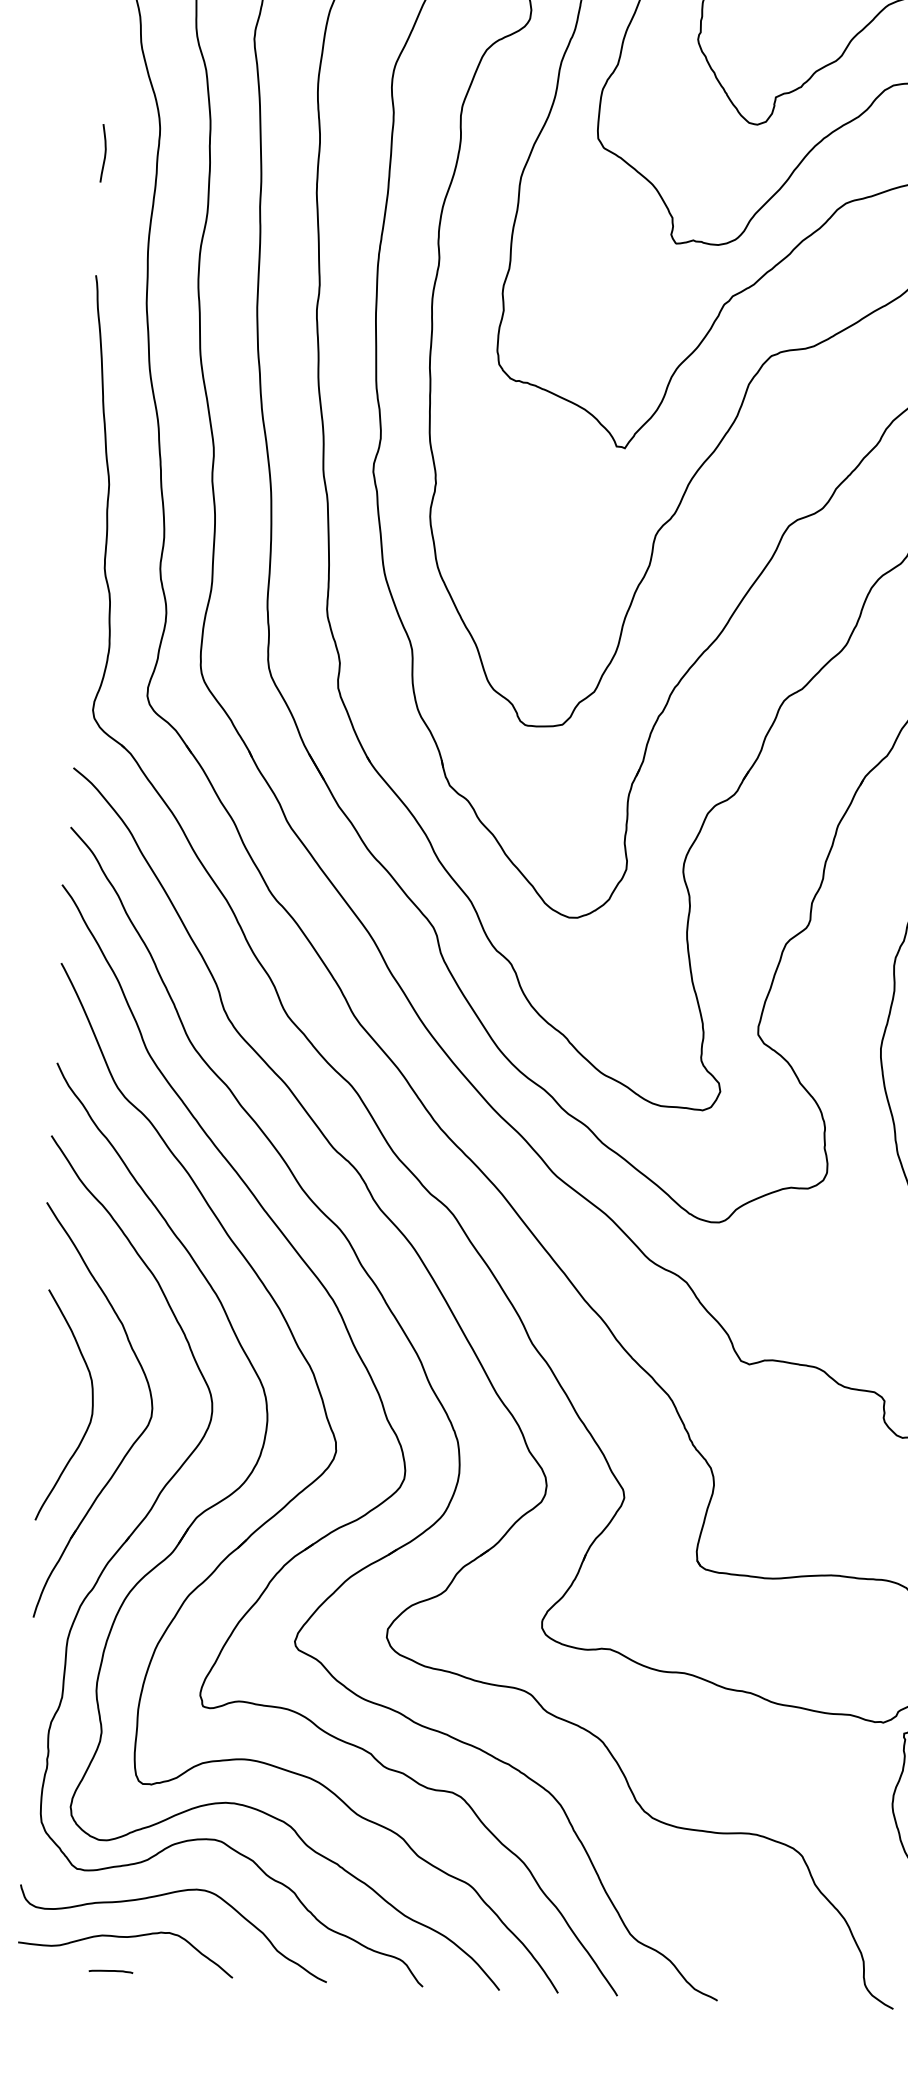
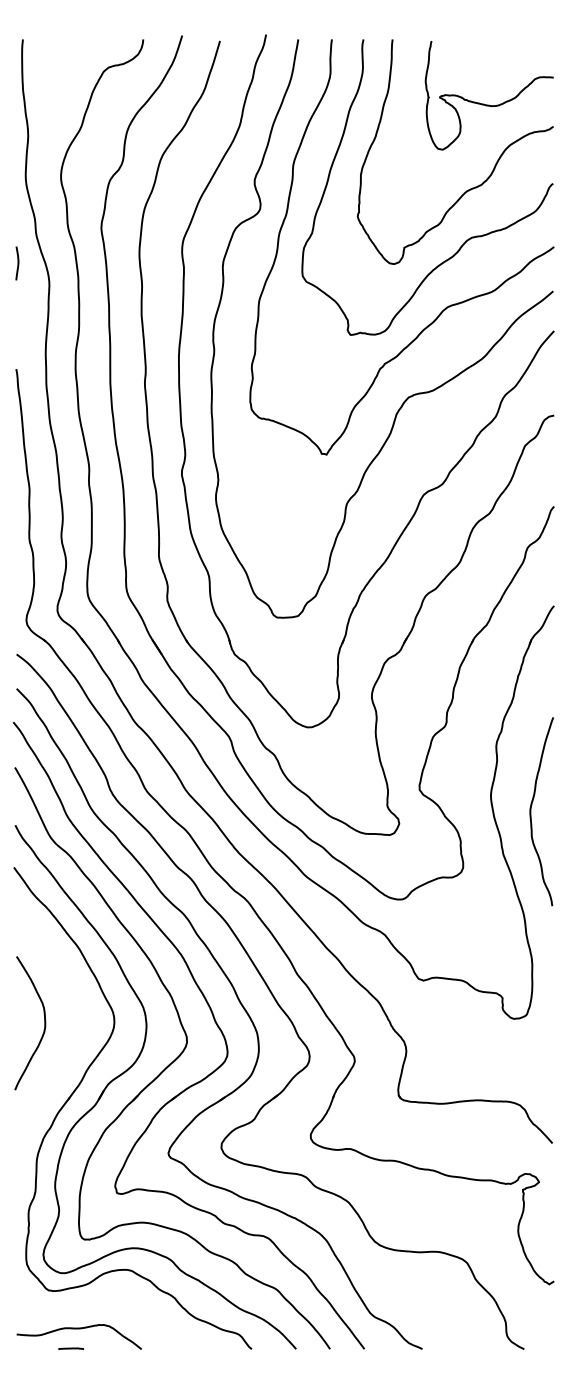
curve: (103, 153) -> (17, 263), moved
part: (134, 1439) -> (70, 1040), removed
curve: (168, 1895) -> (102, 1303), removed

